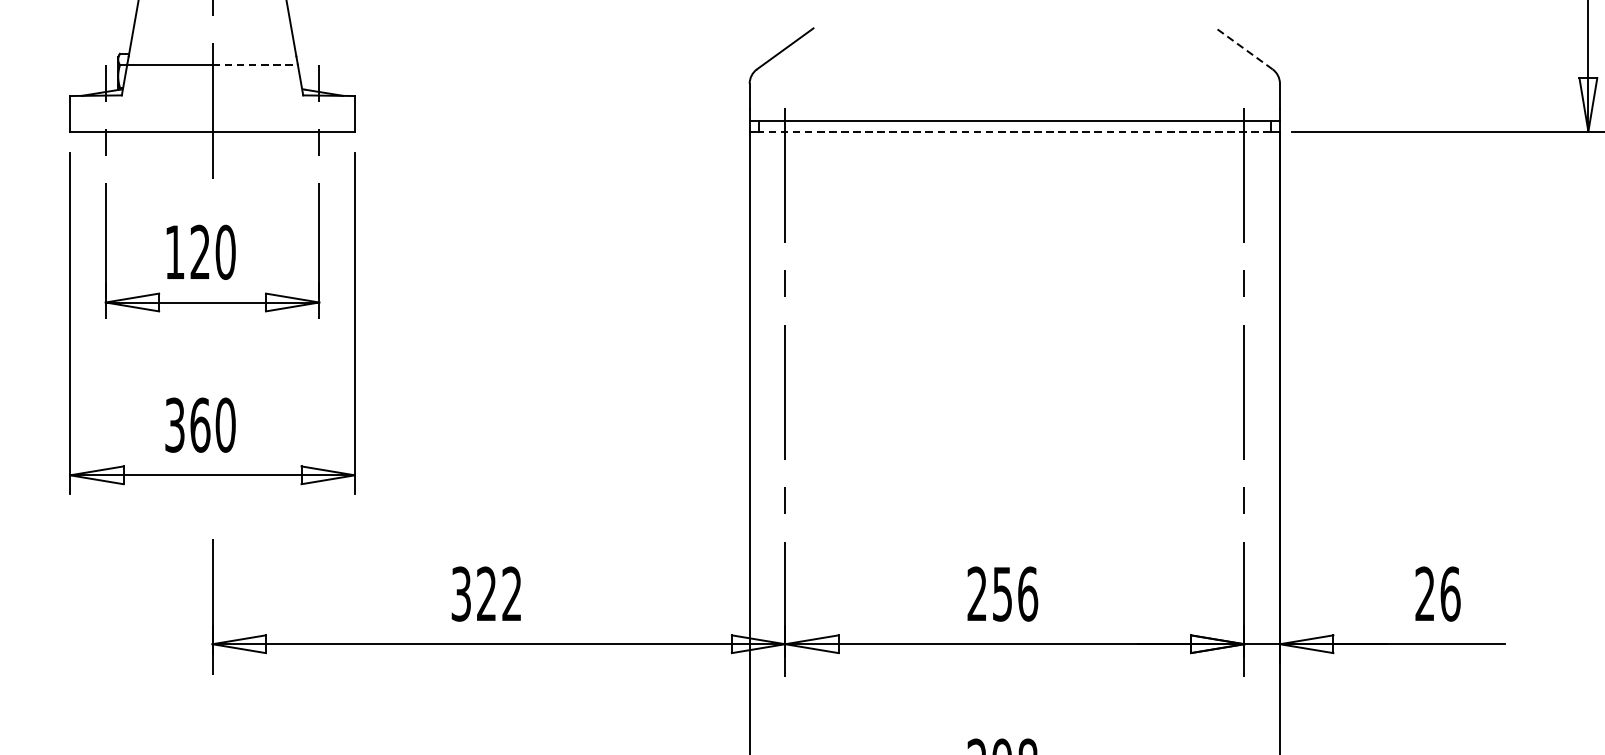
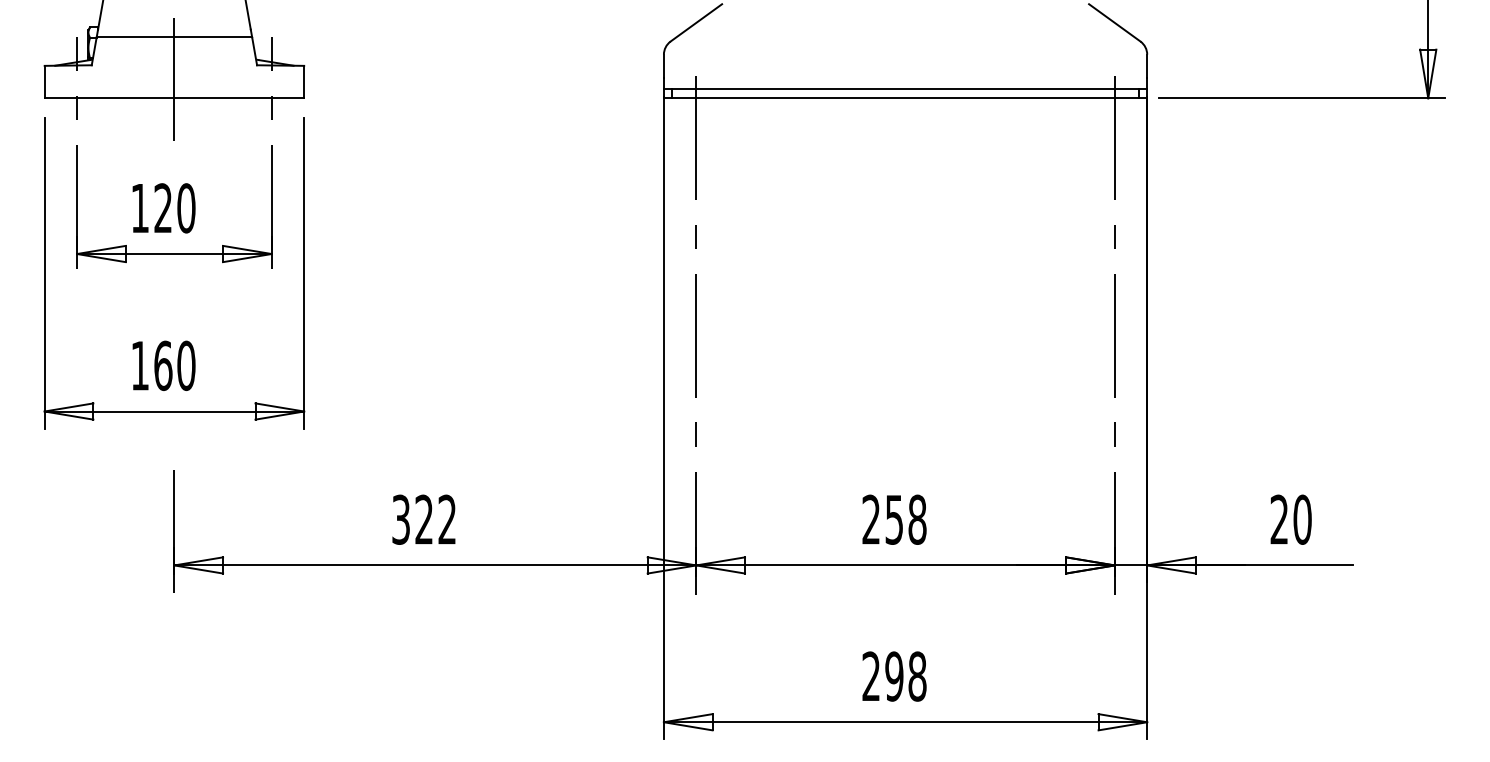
line: (1244, 48) -> (1114, 22), dashed -> solid
line: (255, 64) -> (213, 37), dashed -> solid
line: (1014, 131) -> (905, 98), dashed -> solid
text: (174, 424) -> (139, 365), 360 -> 160
text: (1027, 593) -> (917, 519), 256 -> 258
text: (1450, 593) -> (1302, 519), 26 -> 20

